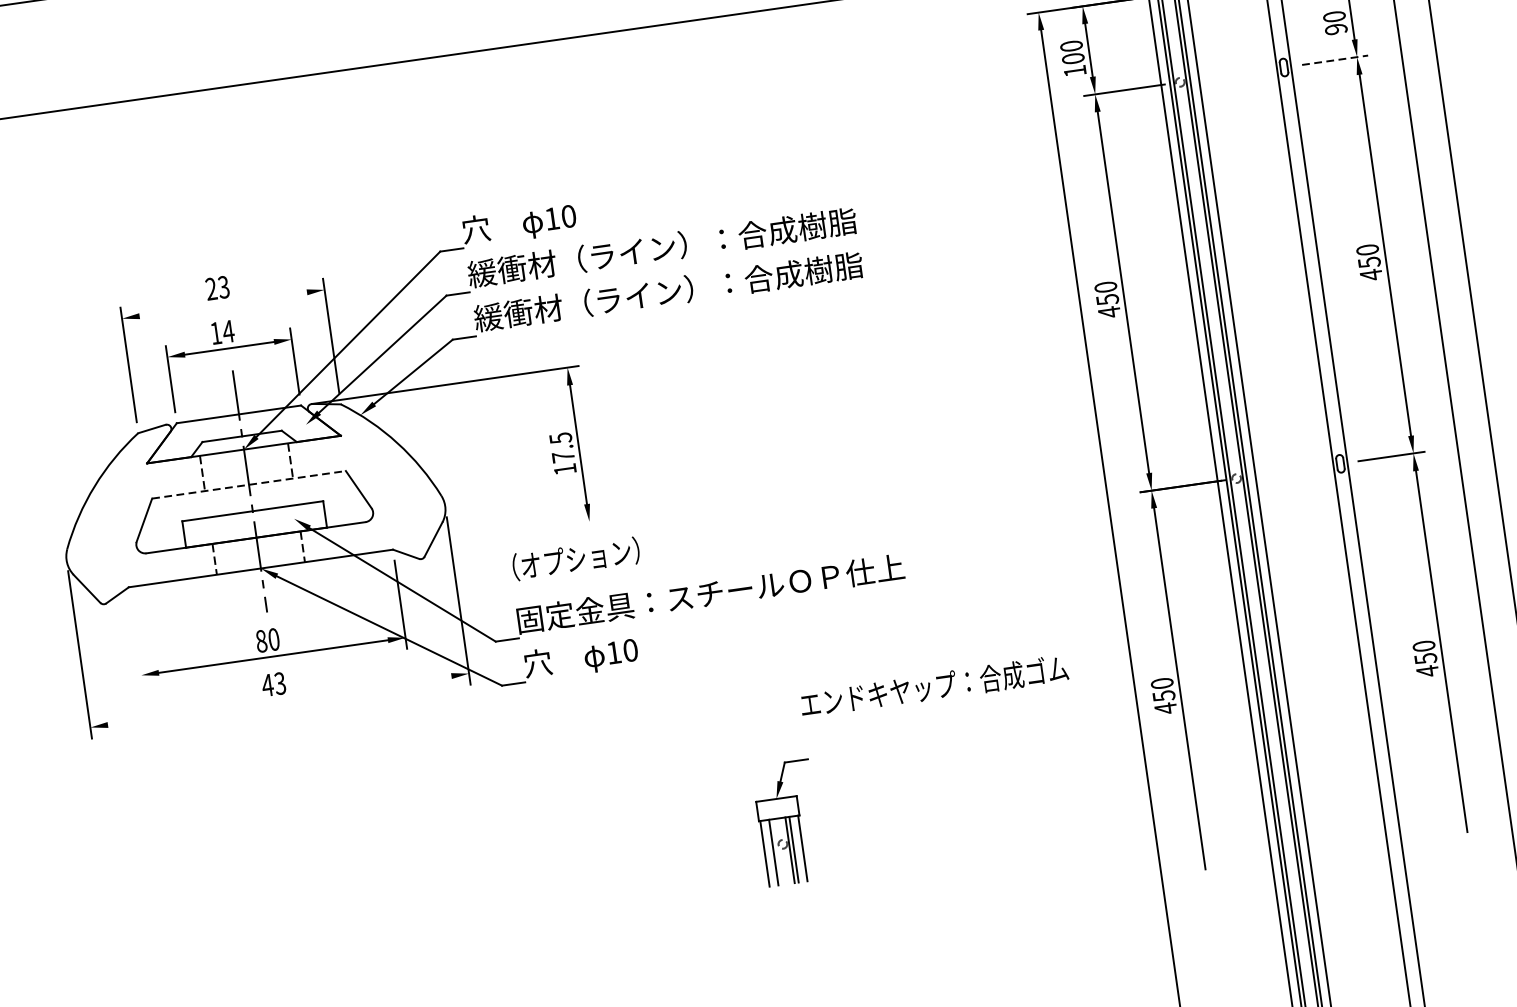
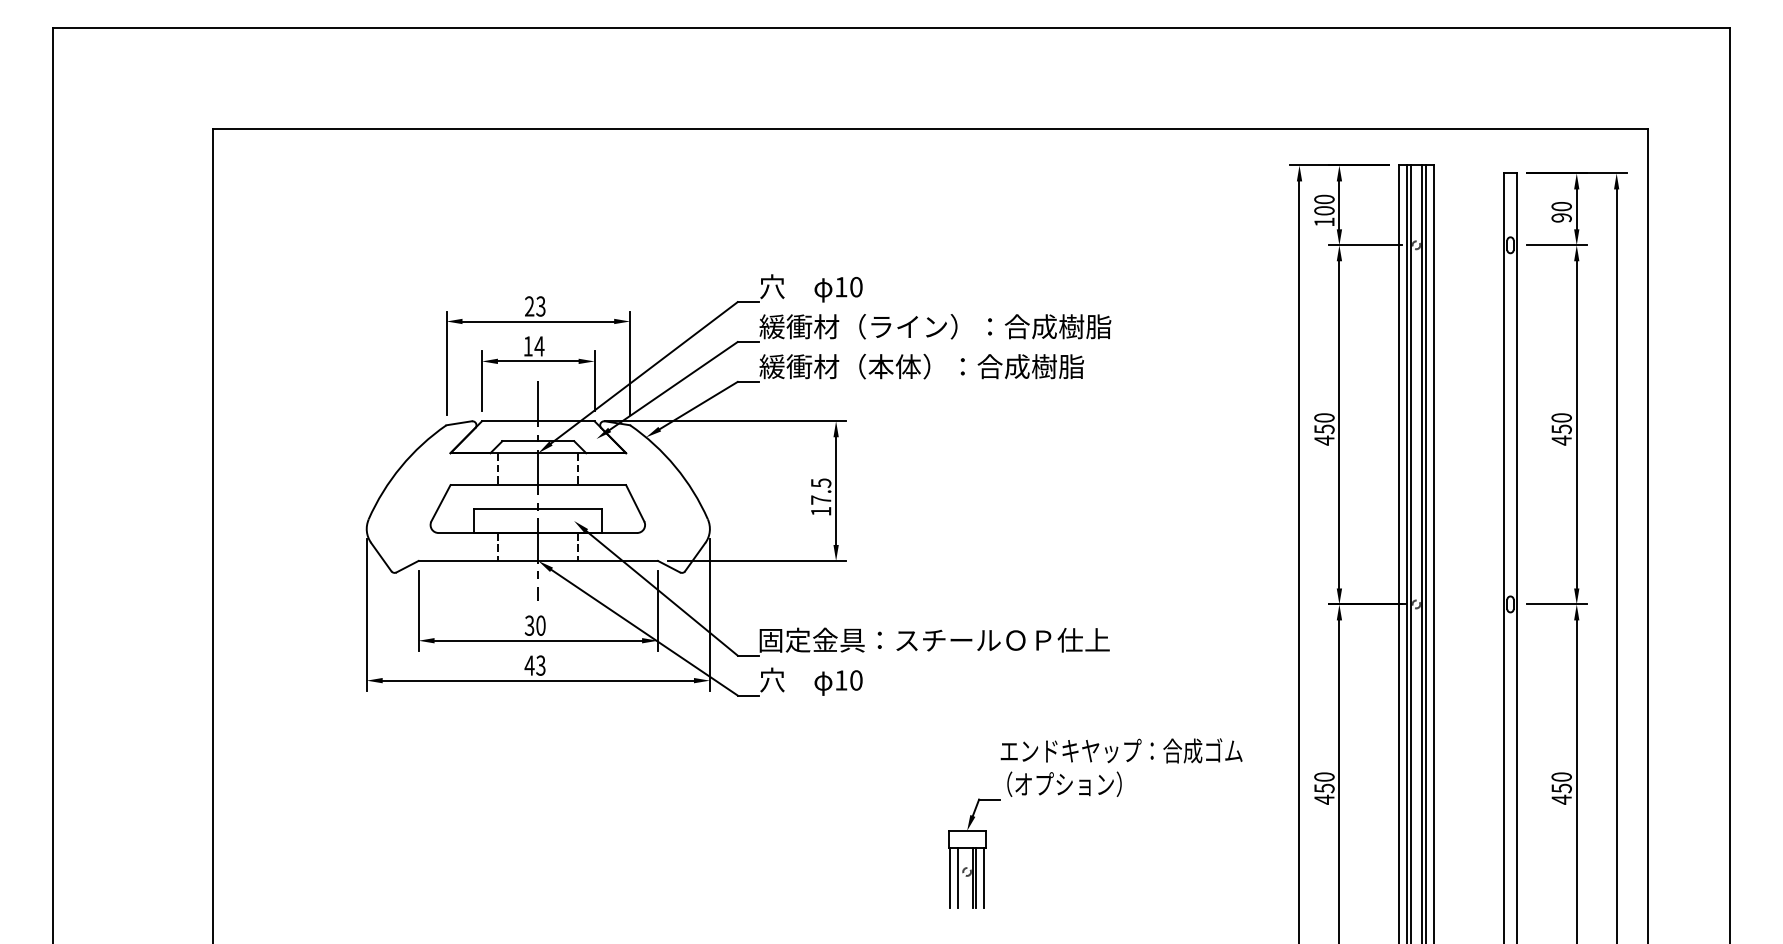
line: (1334, 60) -> (1556, 245), dashed -> solid
text: (728, 283) -> (989, 366), 緩衝材（ライン）：合成樹脂 -> 緩衝材（本体）：合成樹脂
line: (223, 304) -> (538, 321), added
line: (249, 485) -> (538, 485), dashed -> solid
line: (502, 533) -> (757, 560), added
text: (575, 558) -> (1064, 783), moved
line: (136, 641) -> (418, 610), added
text: (261, 641) -> (529, 625), 80 -> 30
line: (278, 700) -> (537, 680), added

